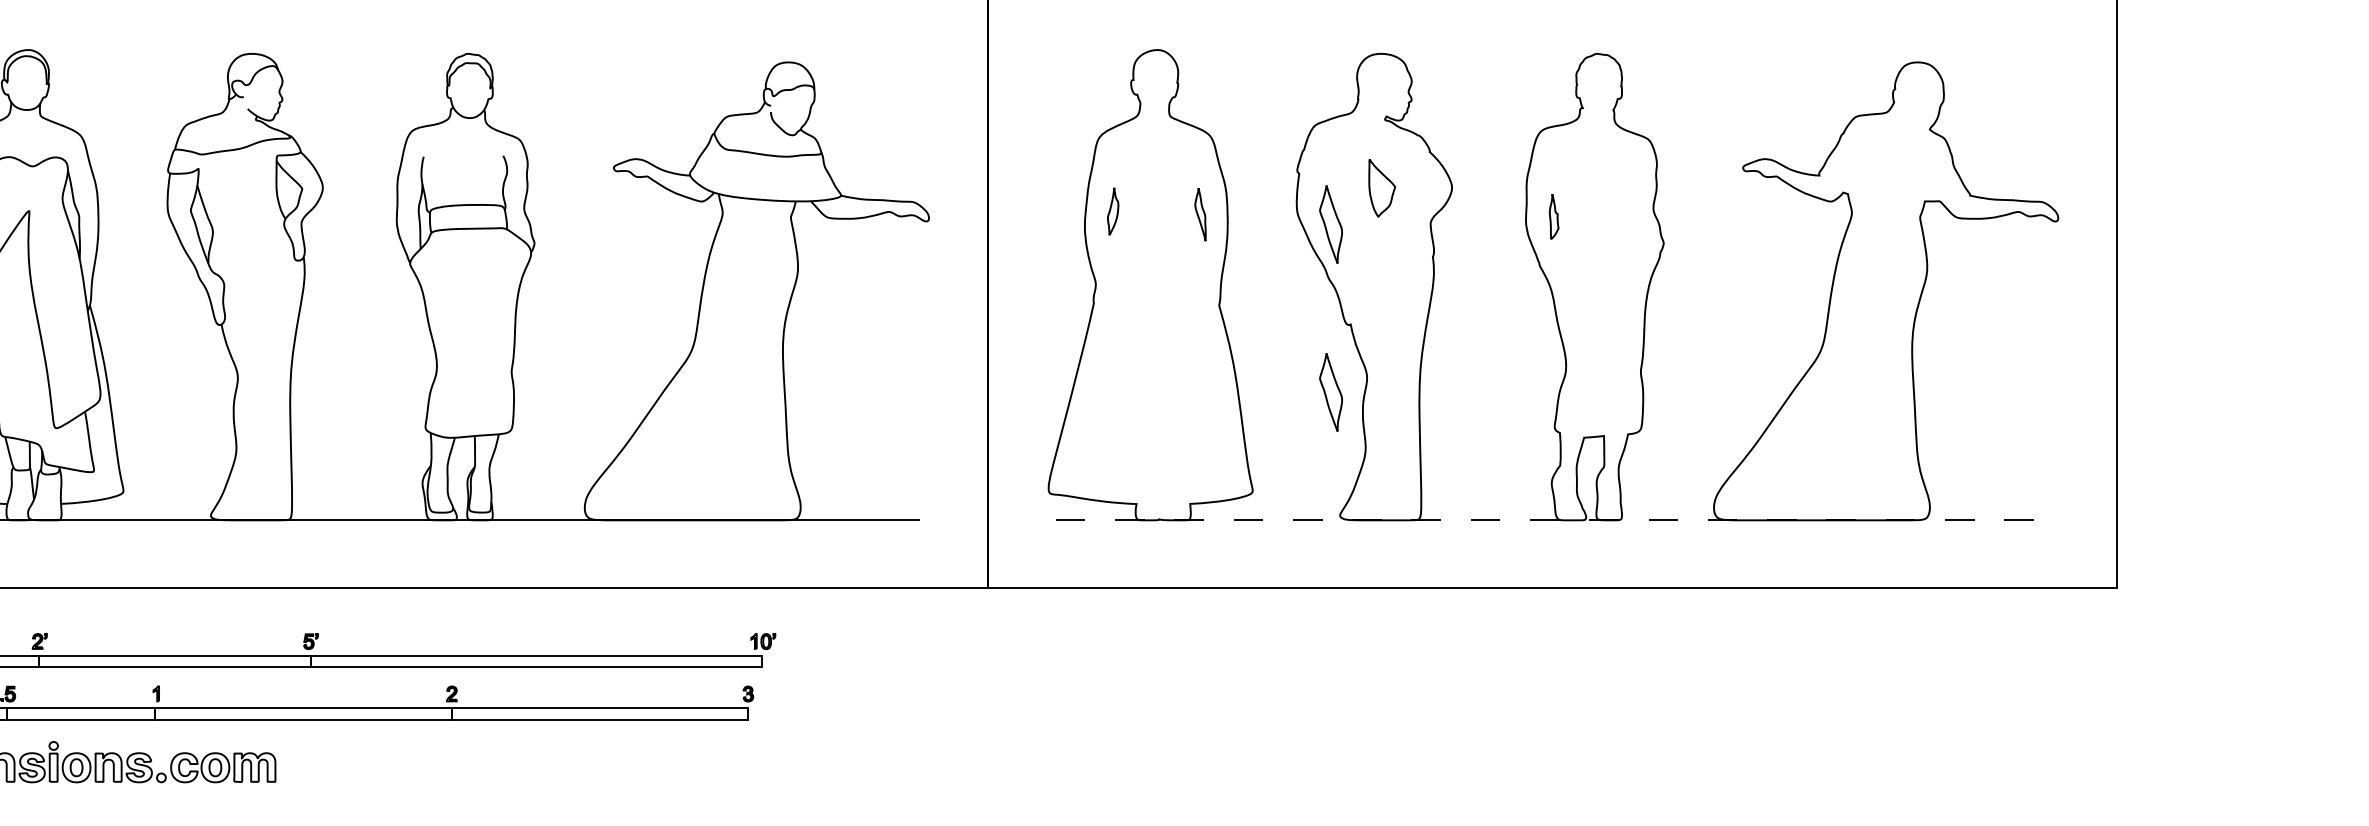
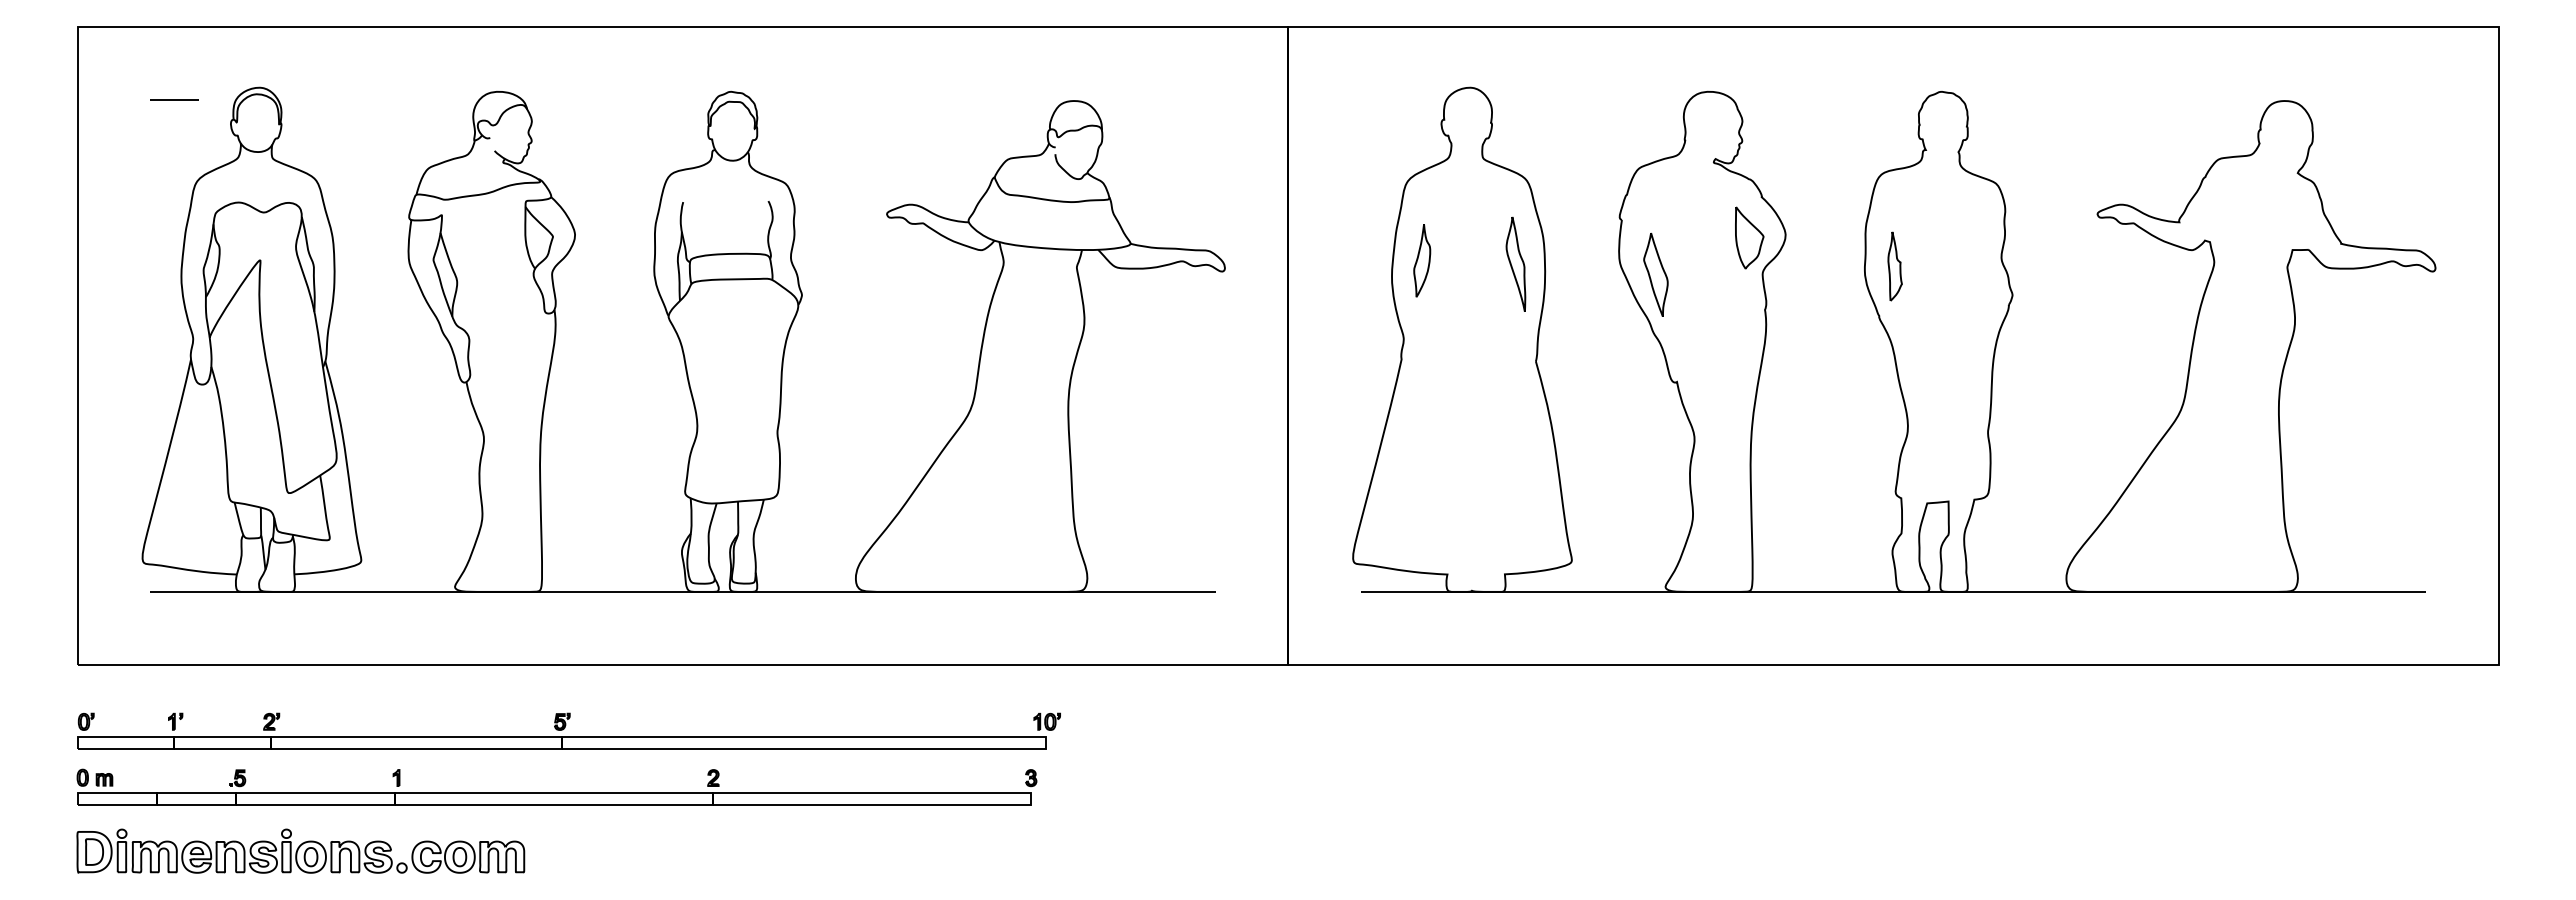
part: (1381, 187) -> (1749, 237), moved
part: (1113, 211) -> (1422, 260), size x1.43
part: (1200, 213) -> (1515, 263), size x1.67
part: (1553, 216) -> (1894, 266), size x1.43
part: (1330, 392) -> (1655, 454), removed
line: (1552, 519) -> (1893, 591), dashed -> solid

